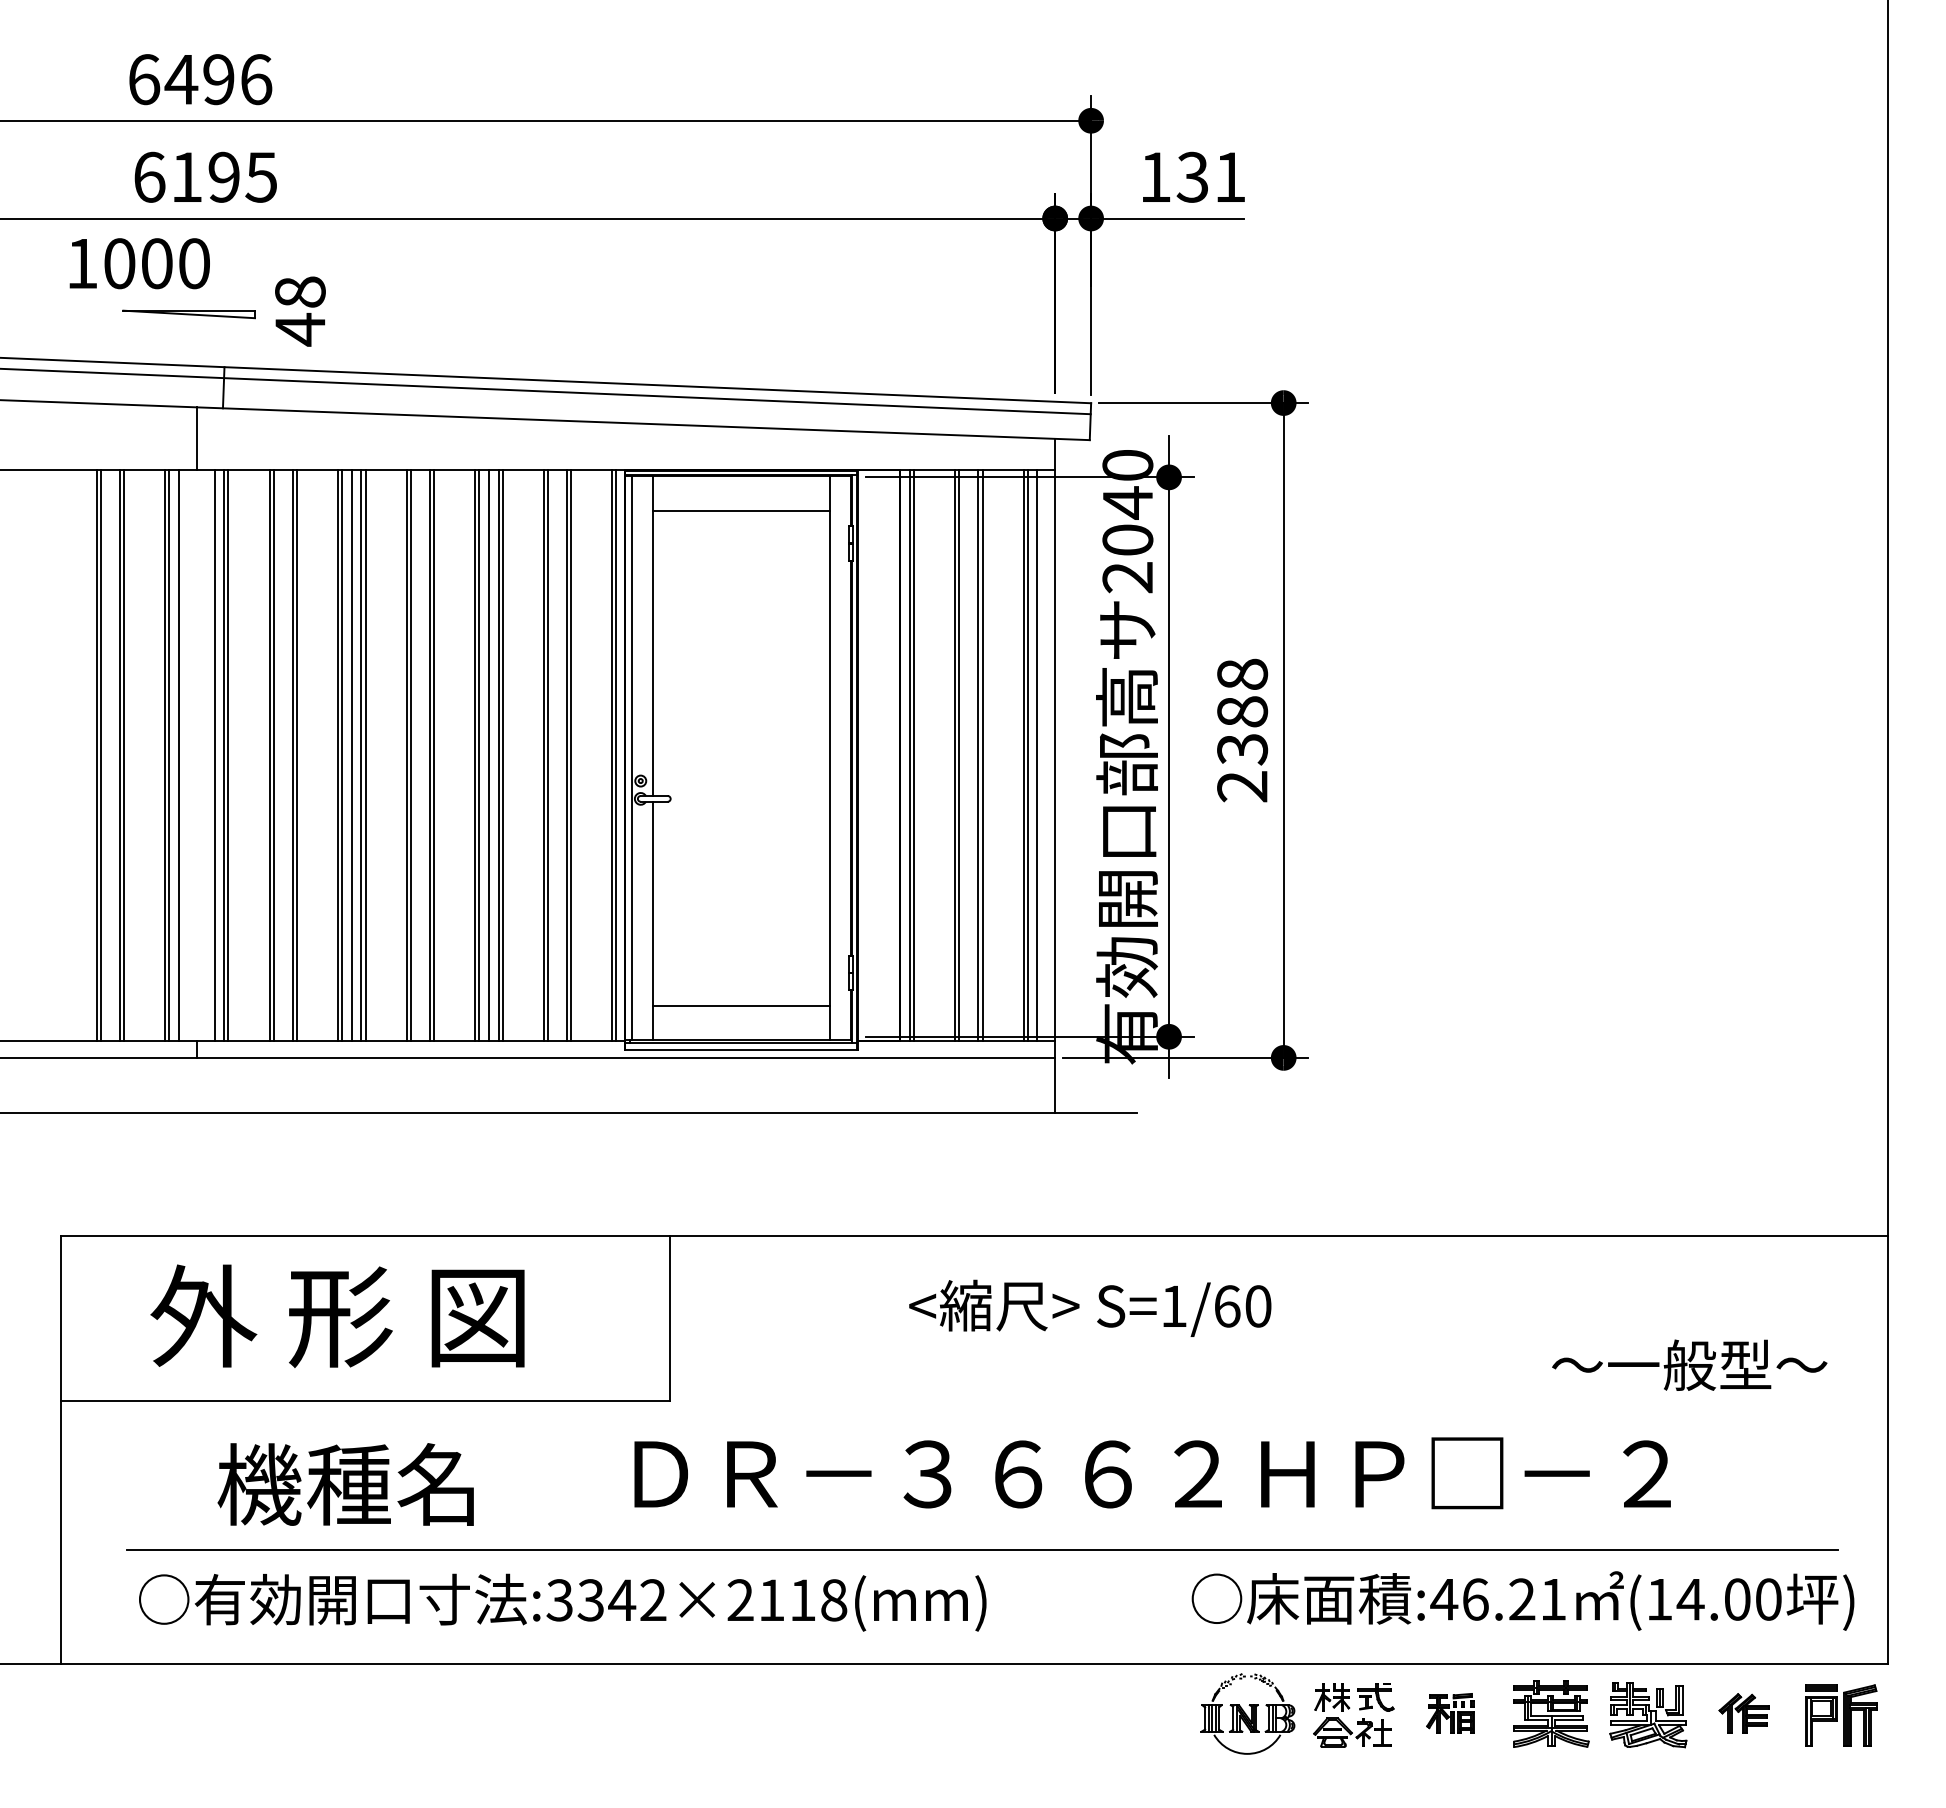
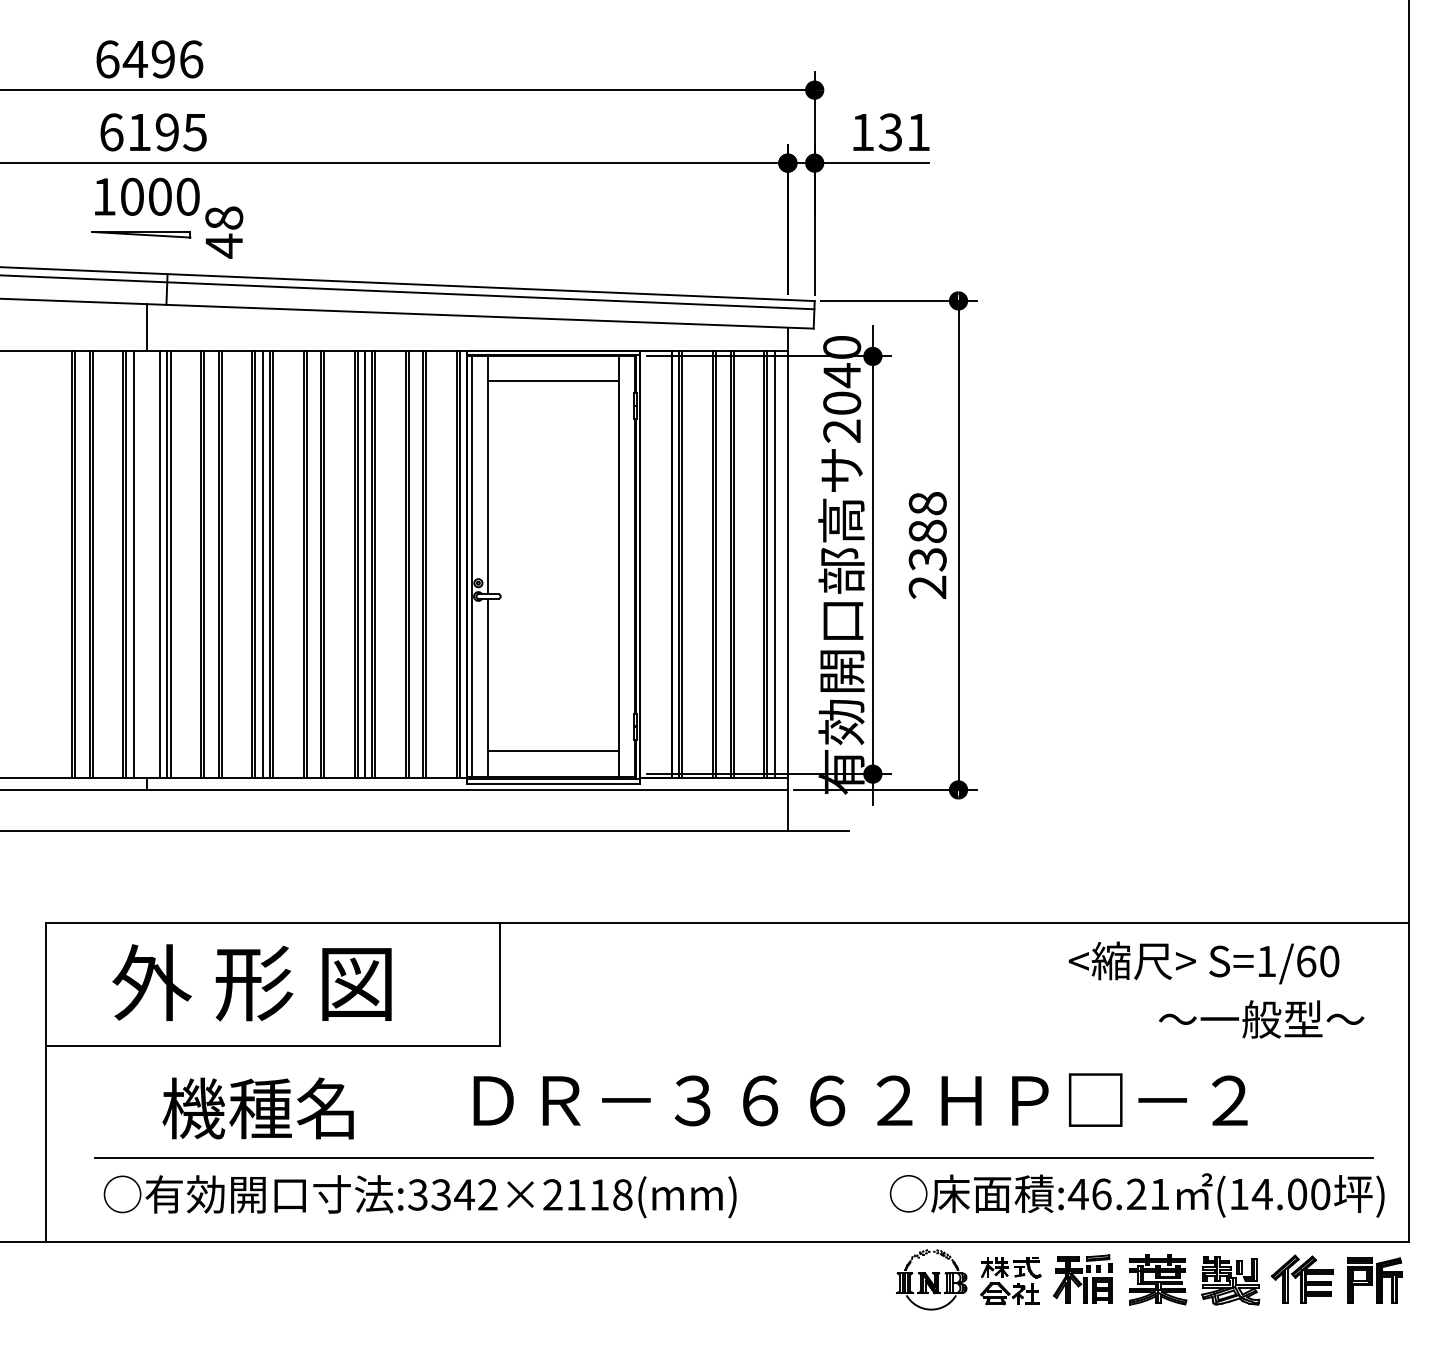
text: (140, 263) -> (147, 196), moved
text: (1089, 1307) -> (1203, 962), moved
part: (1449, 1712) -> (1082, 1278), size x1.67
part: (1743, 1712) -> (1301, 1278), size x1.67

